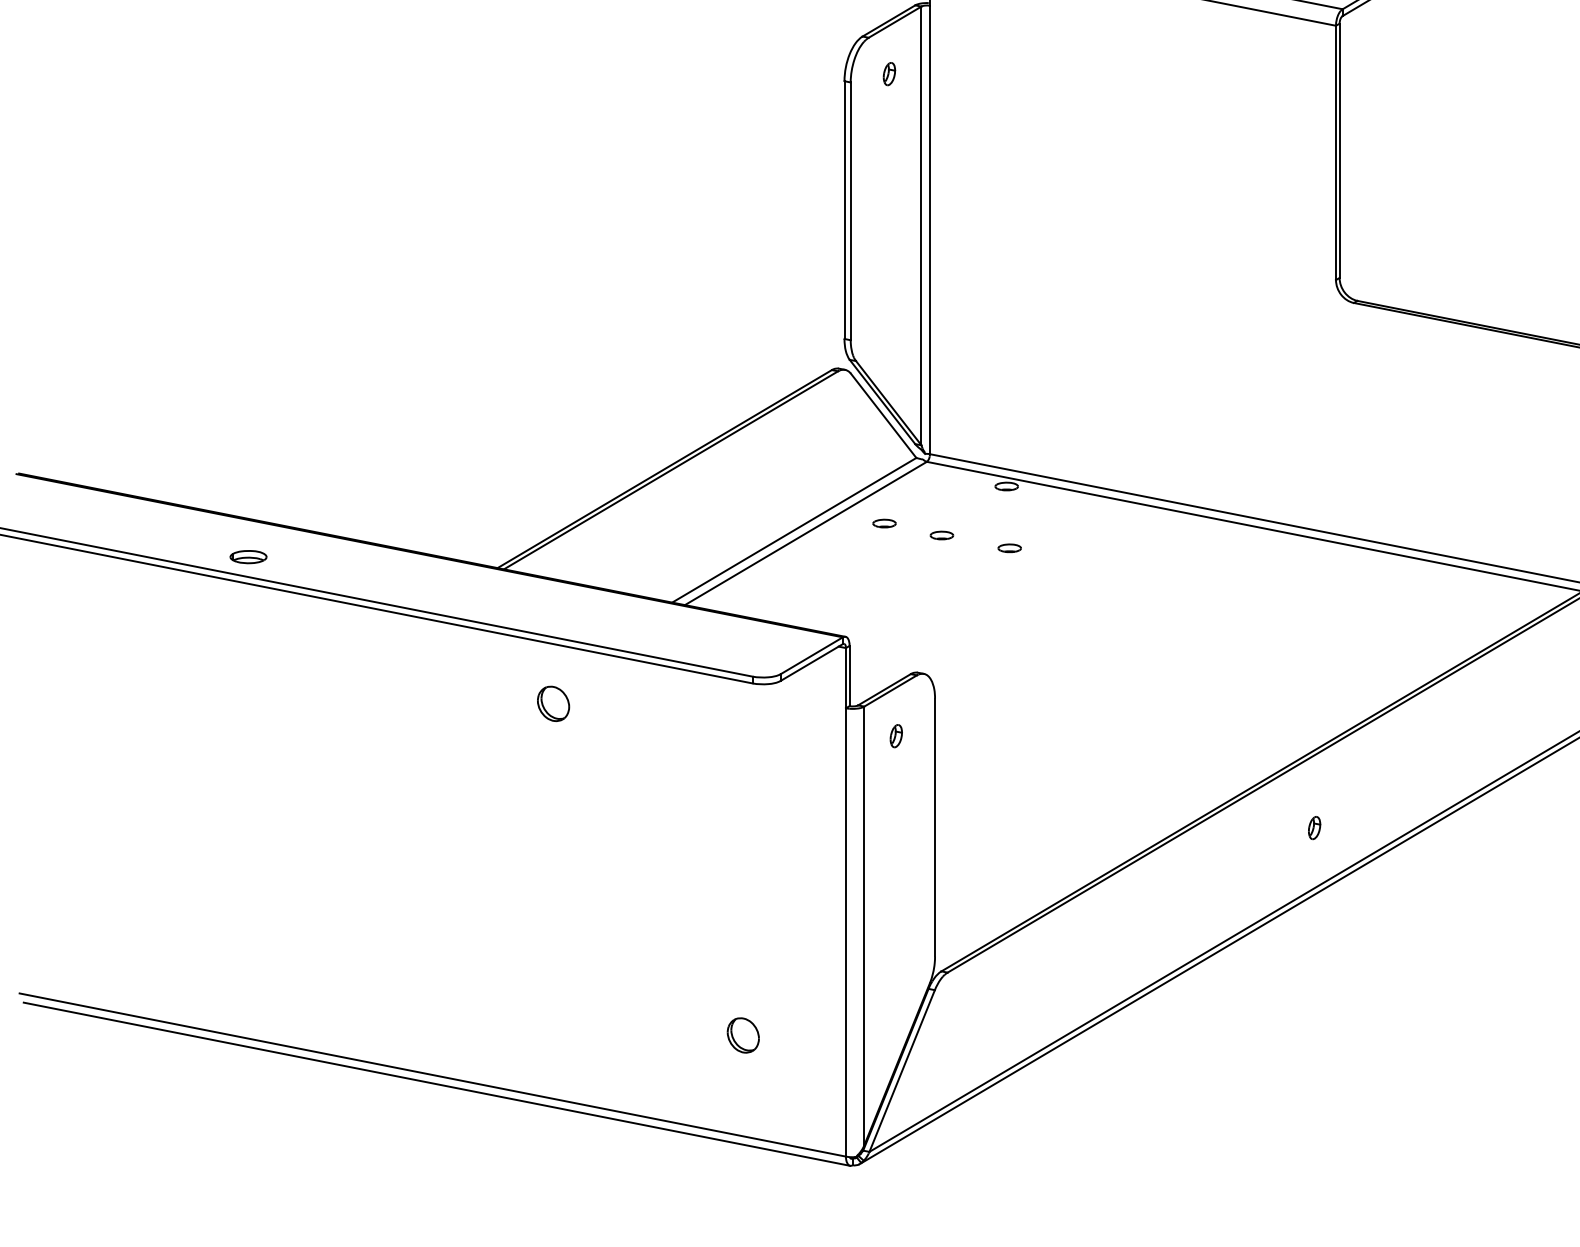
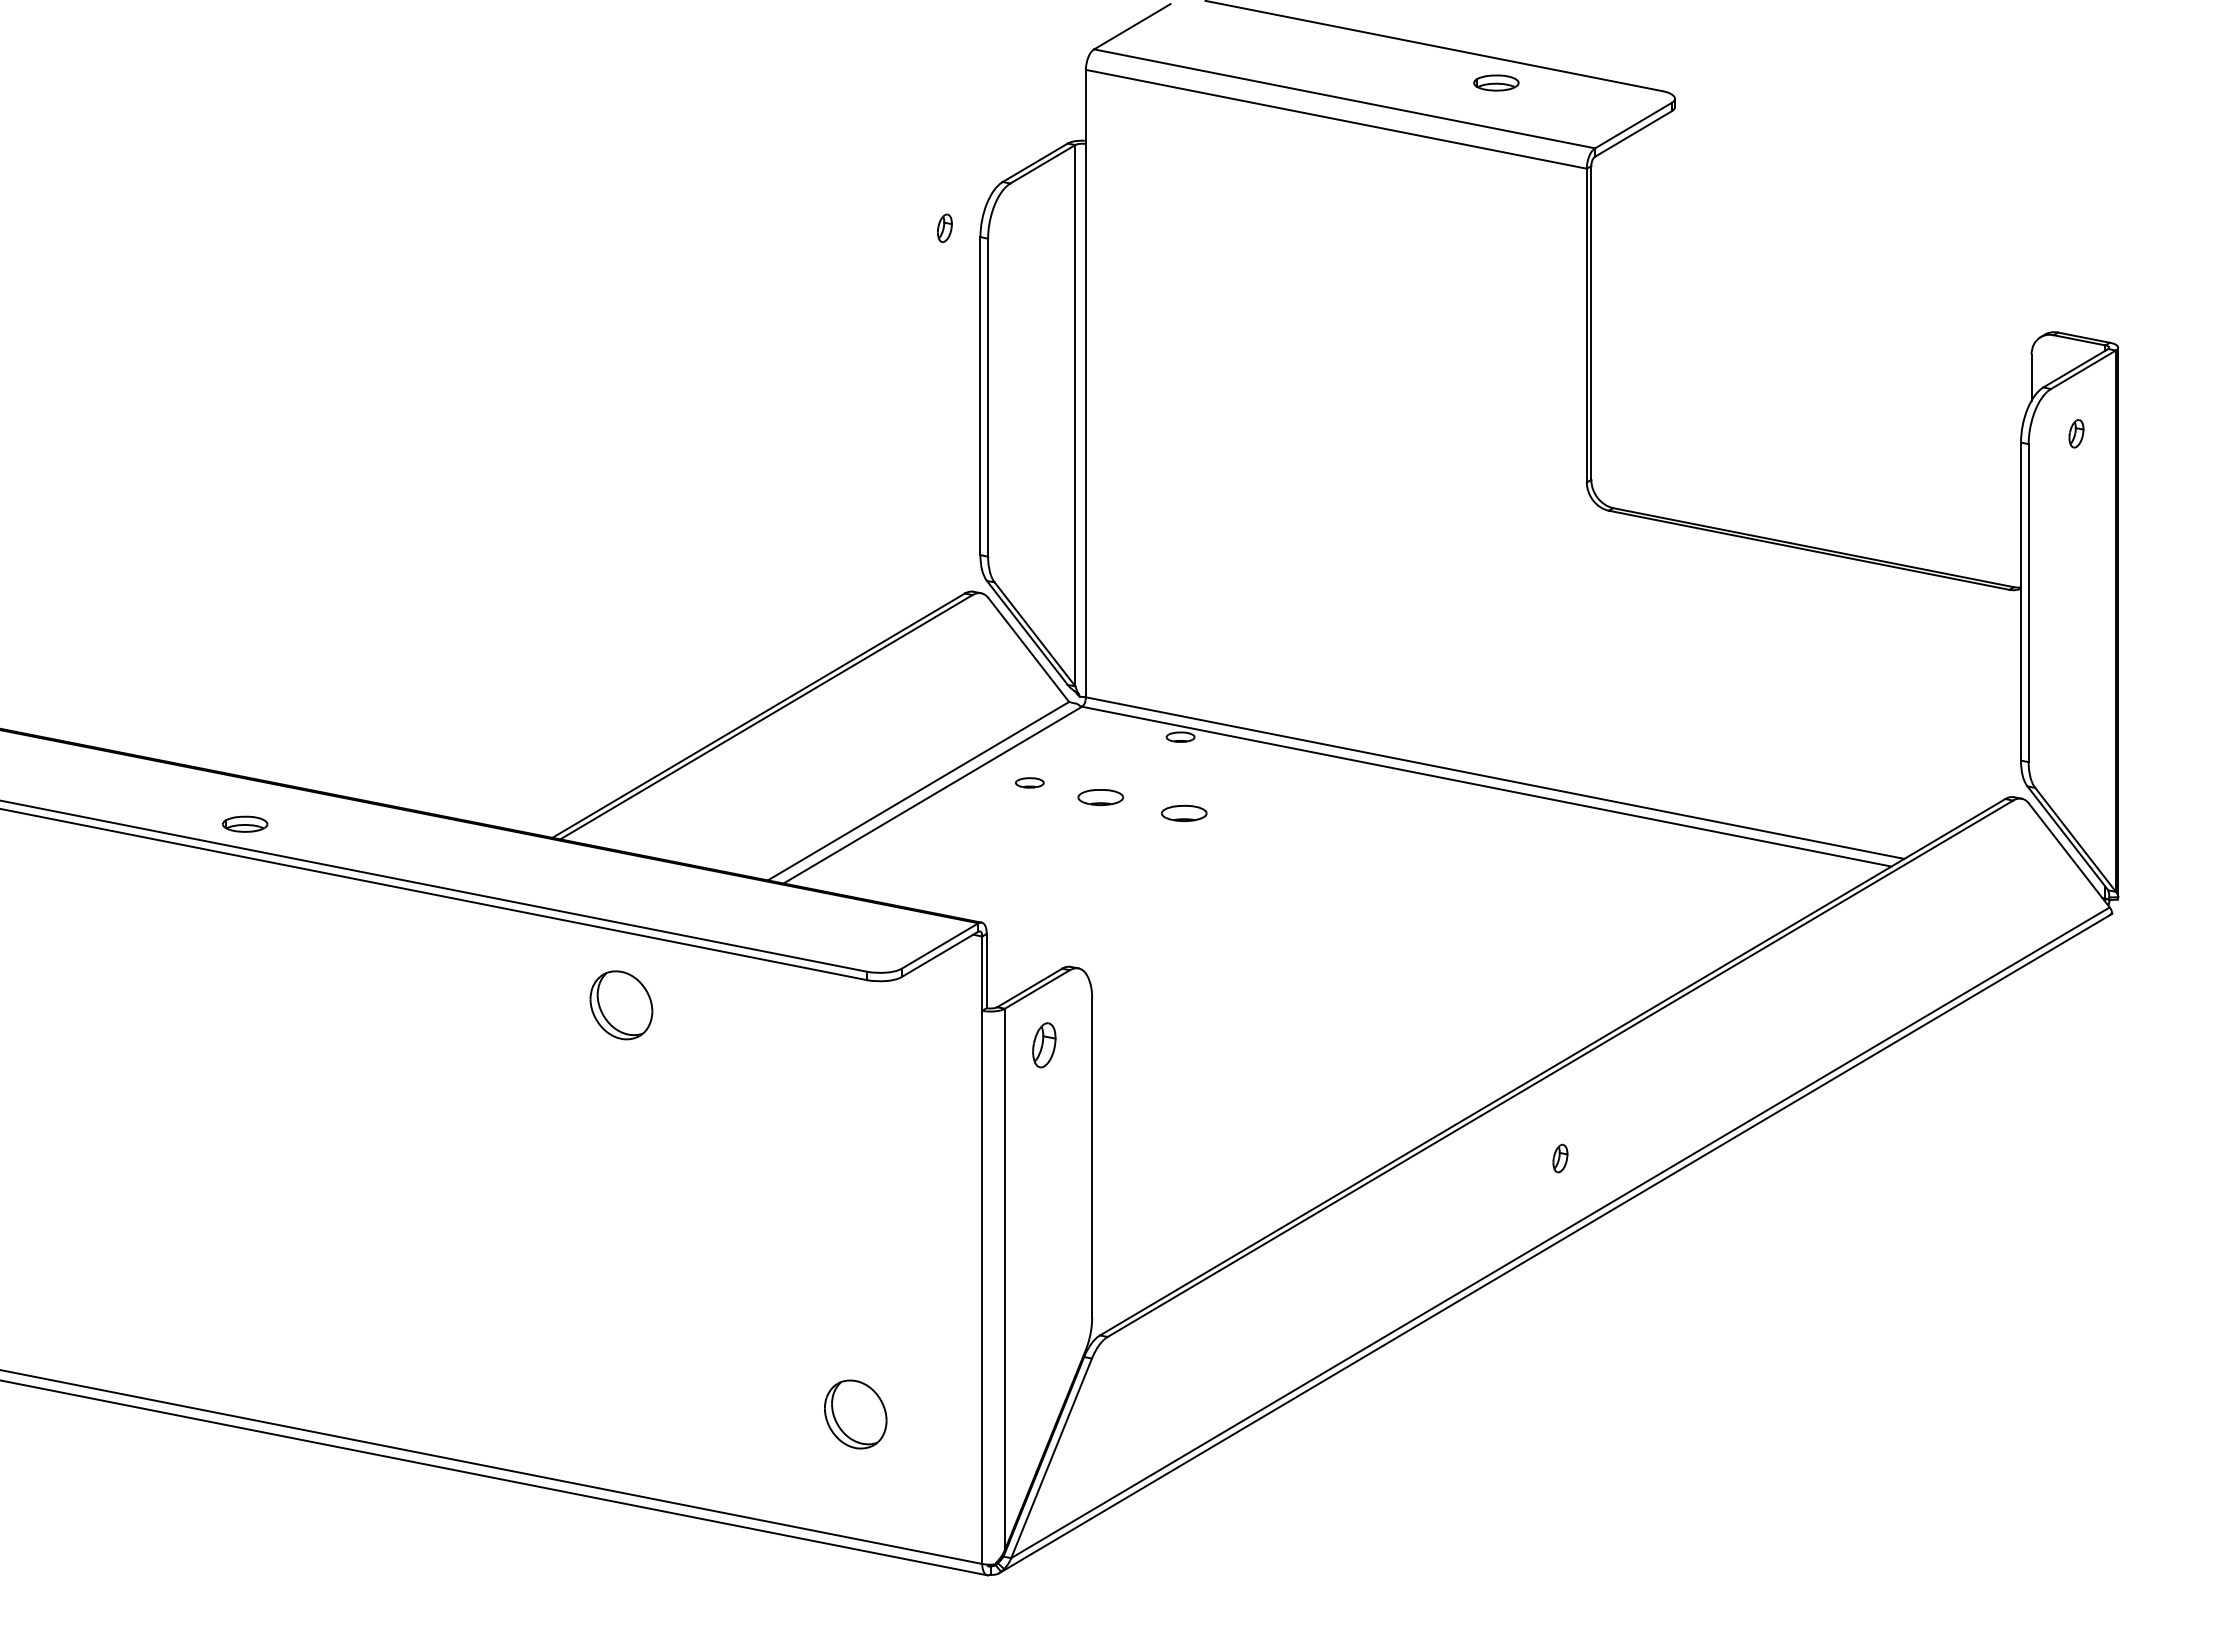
part: (889, 73) -> (944, 227), moved
part: (941, 535) -> (1100, 797), size x1.6
part: (1009, 548) -> (1184, 813), size x1.6
part: (553, 703) -> (621, 1005), size x1.6
part: (896, 735) -> (1044, 1044), size x1.6
part: (743, 1035) -> (855, 1414), size x1.6

